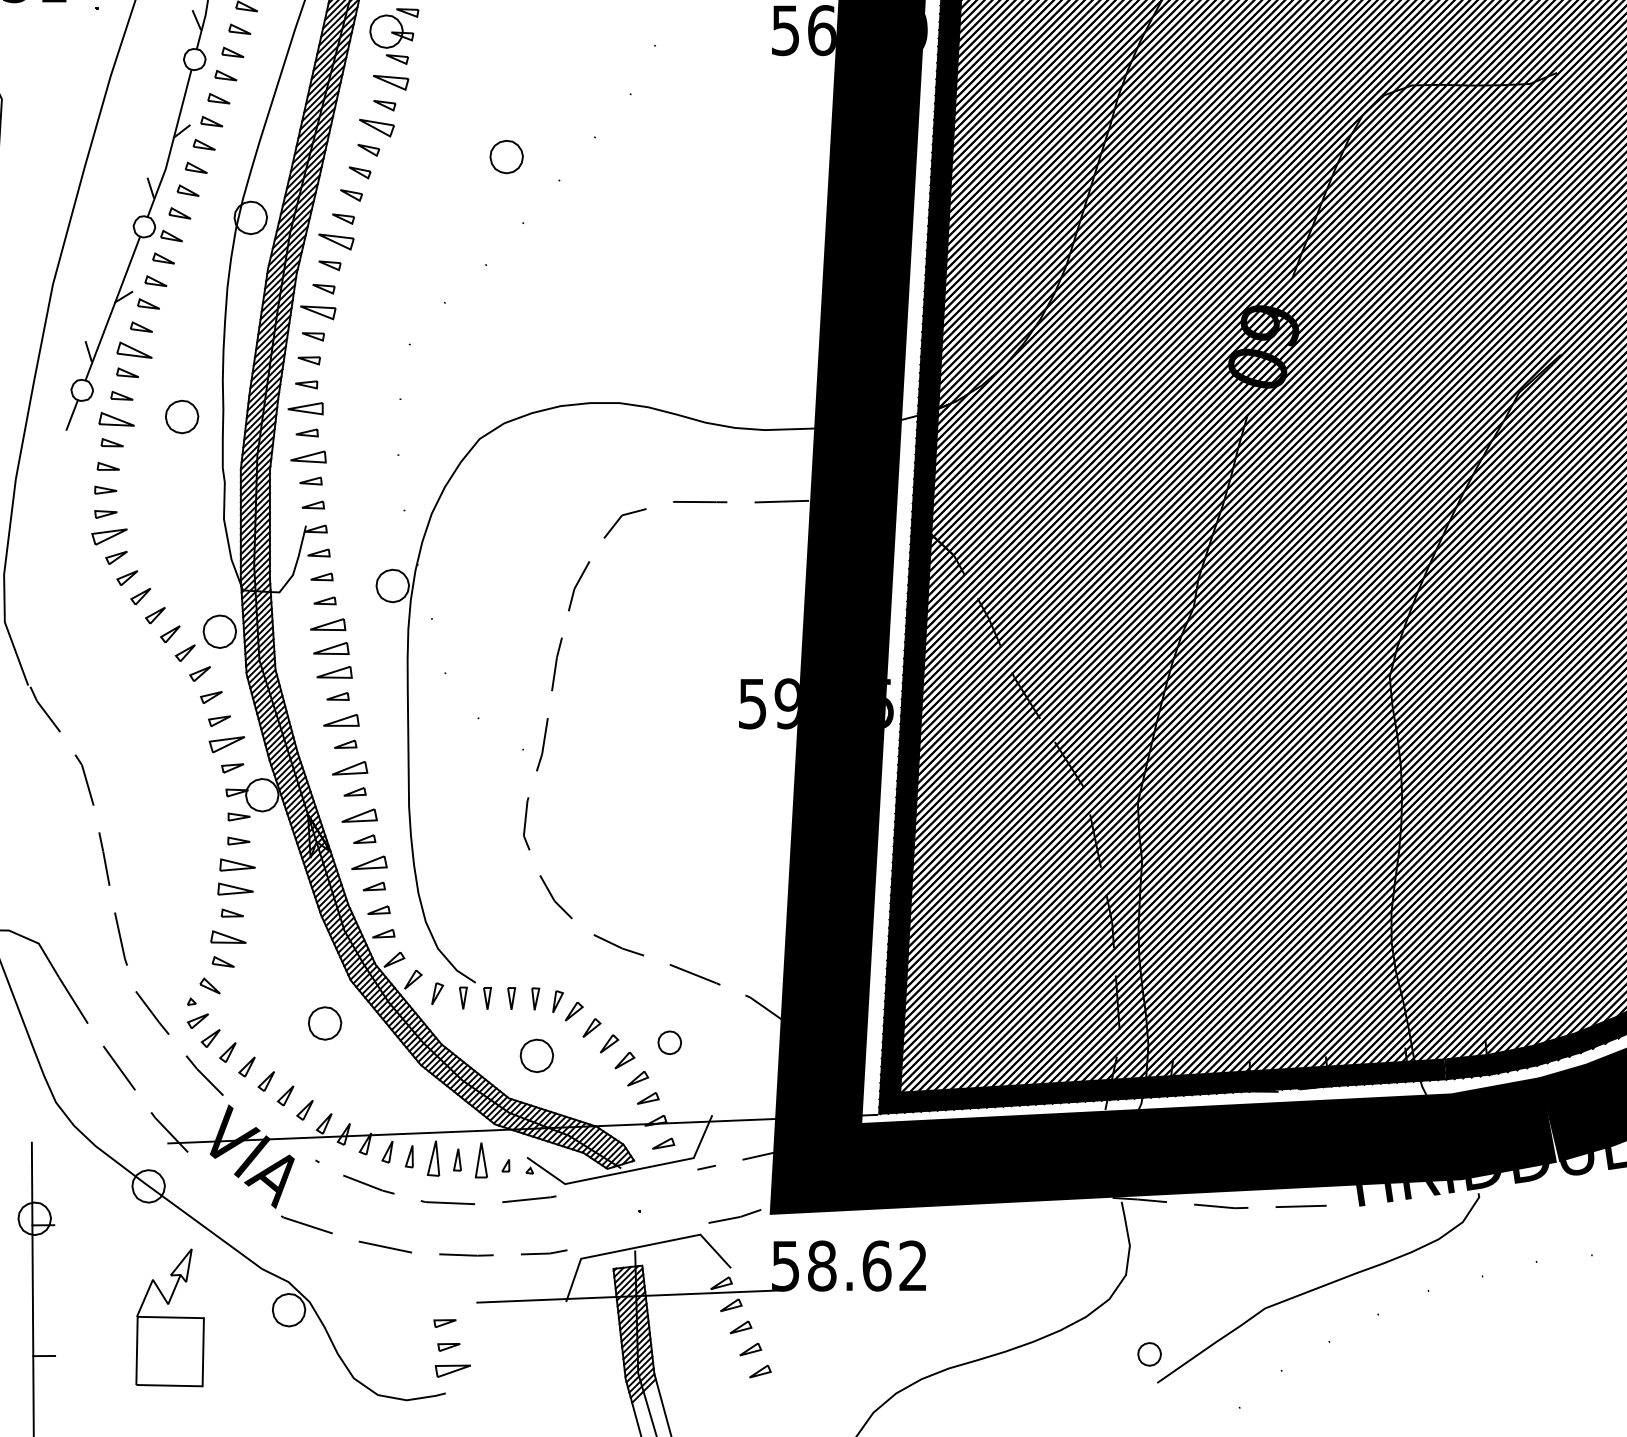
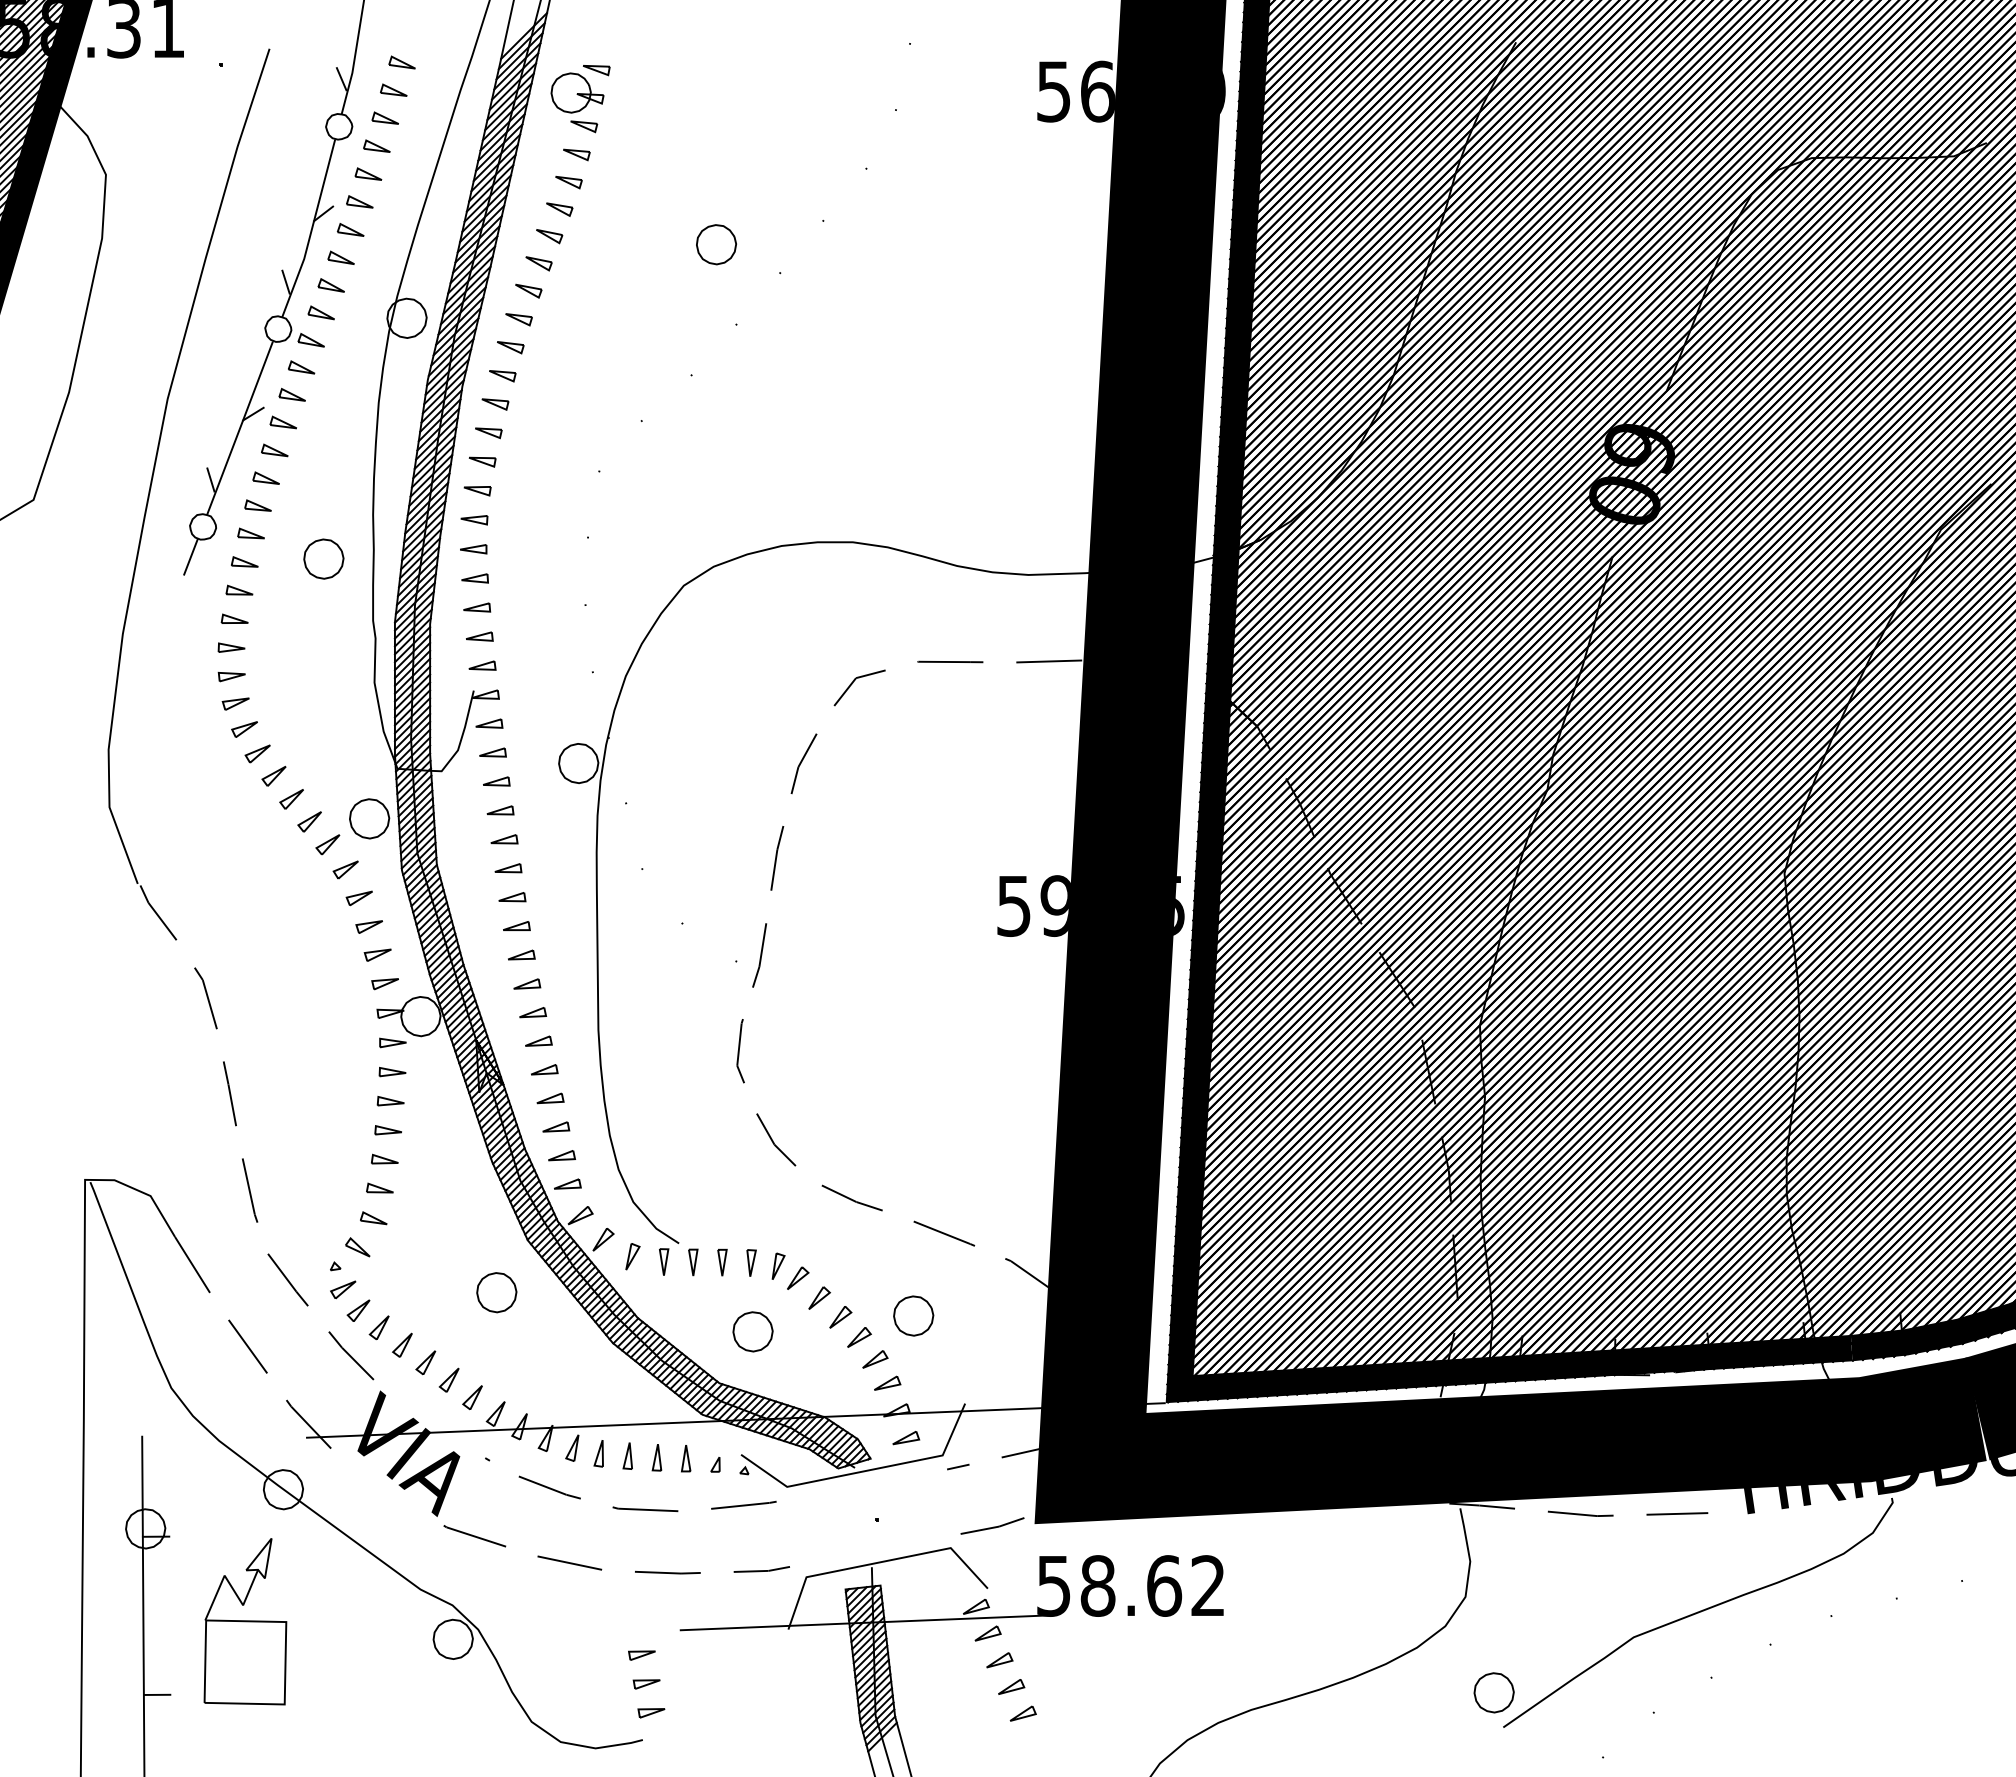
part: (390, 82) -> (576, 154), size x0.62
part: (376, 127) -> (559, 209), size x0.62
part: (336, 242) -> (510, 347), size x0.62
part: (318, 313) -> (488, 433), size x0.62
part: (133, 349) -> (265, 477), size x0.62
part: (305, 409) -> (473, 549), size x0.62
part: (116, 418) -> (244, 561), size x0.62
part: (309, 457) -> (477, 607), size x0.62
part: (109, 536) -> (235, 703), size x0.62
part: (328, 624) -> (500, 810), size x0.62
part: (331, 648) -> (504, 839), size x0.62
part: (334, 672) -> (508, 868), size x0.62
part: (341, 719) -> (516, 925), size x0.62
part: (226, 743) -> (377, 954), size x0.62
part: (350, 767) -> (527, 983), size x0.62
part: (359, 815) -> (538, 1040), size x0.62
part: (369, 862) -> (550, 1098), size x0.62
part: (237, 865) -> (390, 1101), size x0.62
part: (234, 889) -> (387, 1130), size x0.62
part: (228, 936) -> (379, 1187), size x0.62
part: (669, 1042) -> (913, 1315), size x1.43
part: (433, 1158) -> (627, 1455), size x0.62
part: (481, 1160) -> (686, 1458), size x0.62
part: (170, 1317) -> (245, 1621), moved
part: (1149, 1354) -> (1493, 1692), size x1.43
part: (452, 1371) -> (651, 1713), size x0.62

